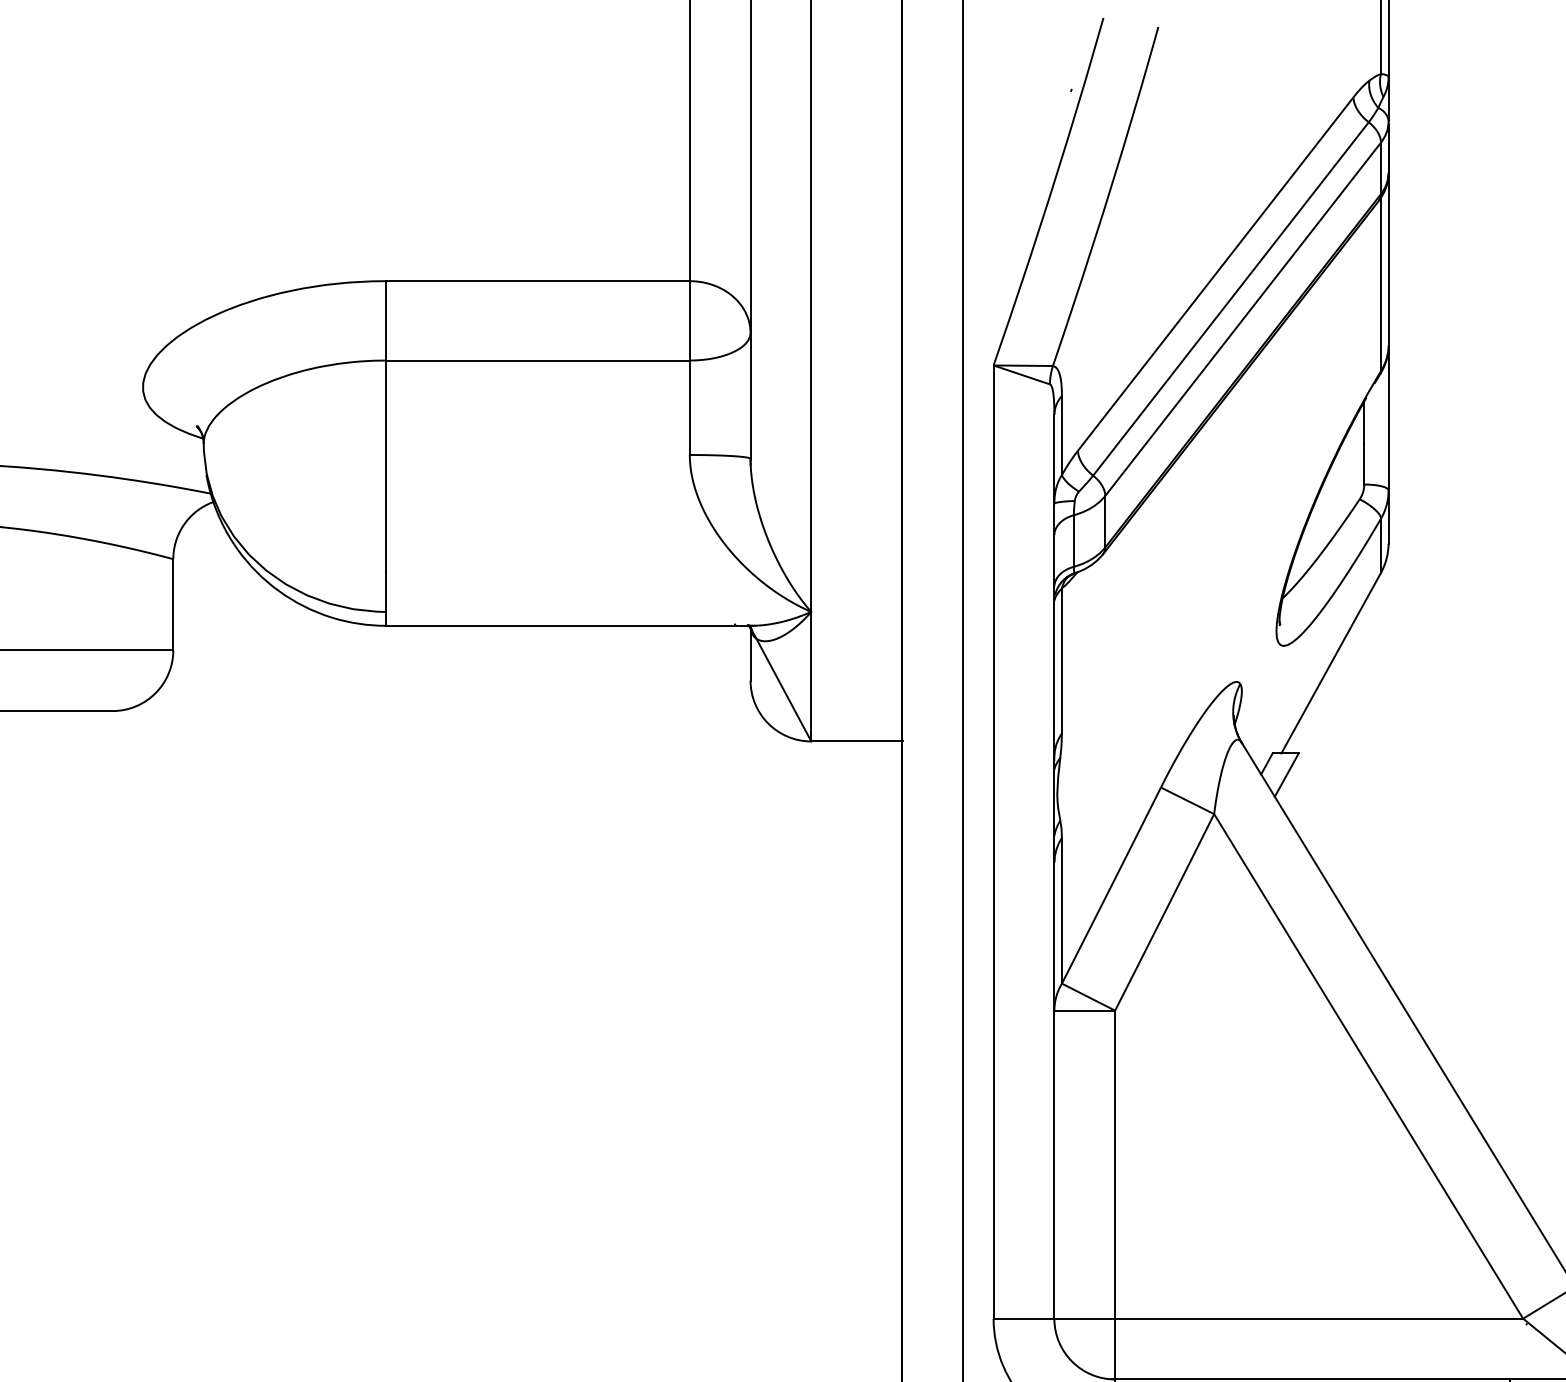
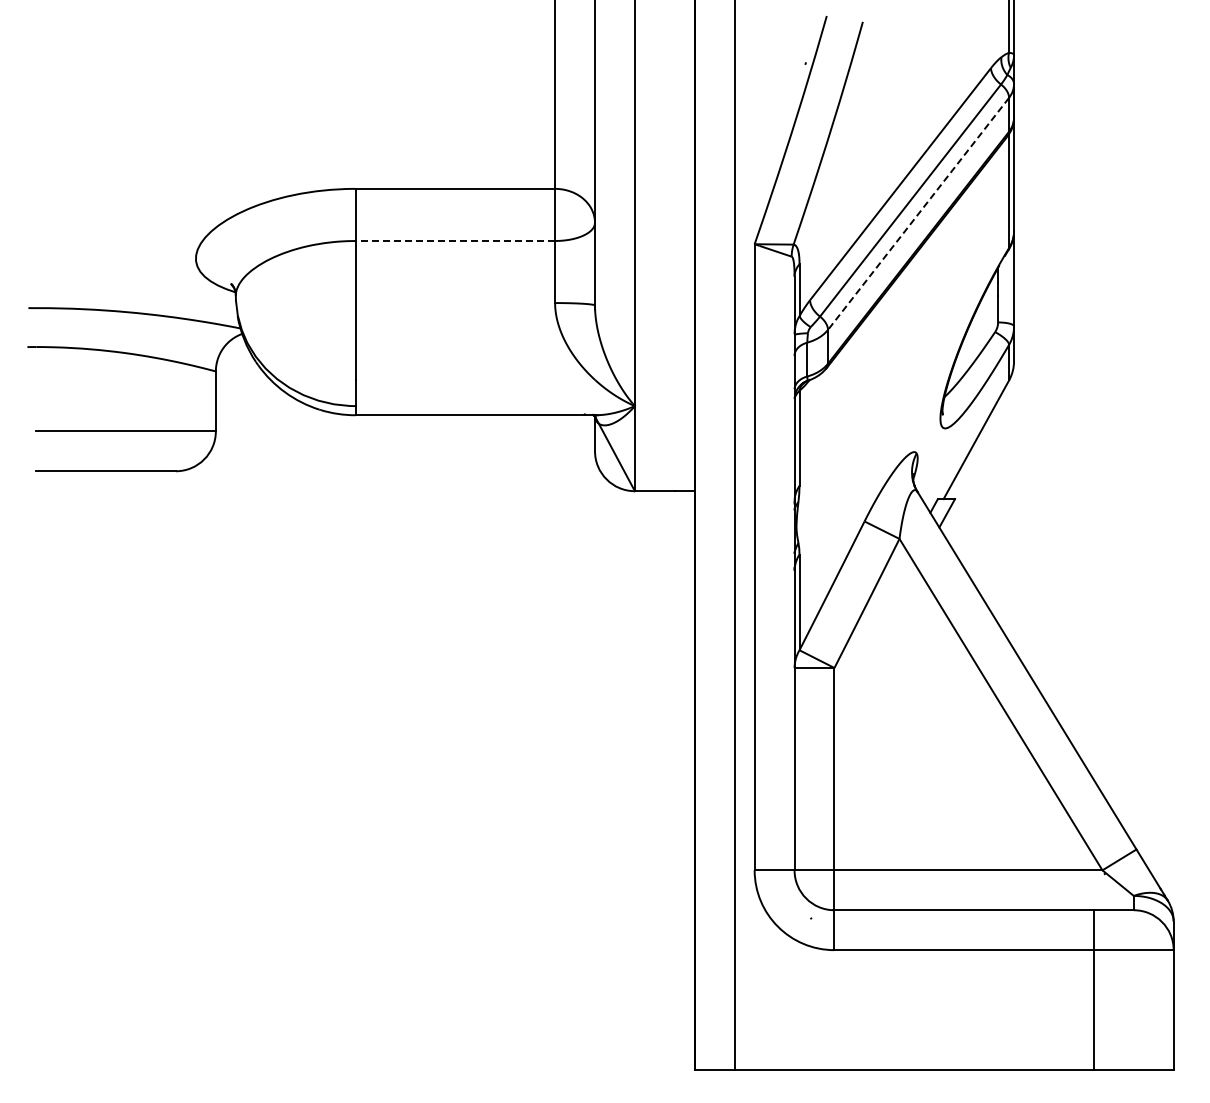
line: (1243, 320) -> (918, 214), solid -> dashed
line: (538, 361) -> (455, 241), solid -> dashed

